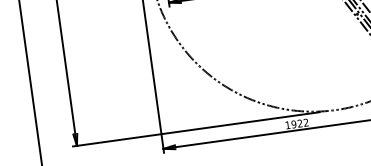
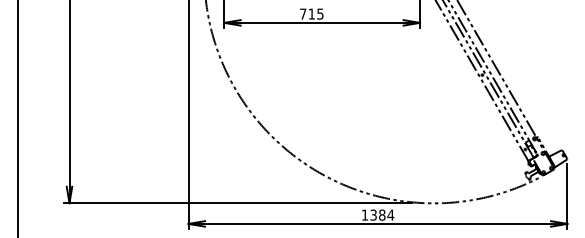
text: (300, 123) -> (382, 214), 1922 -> 1384

